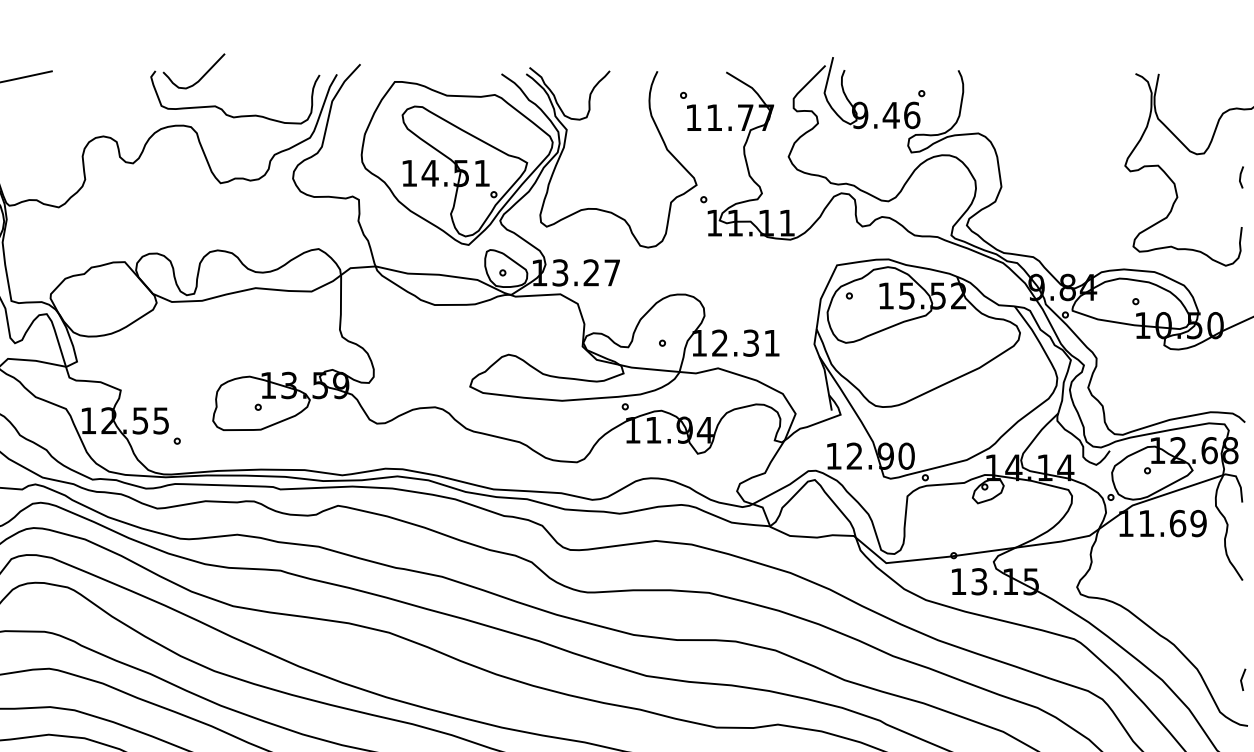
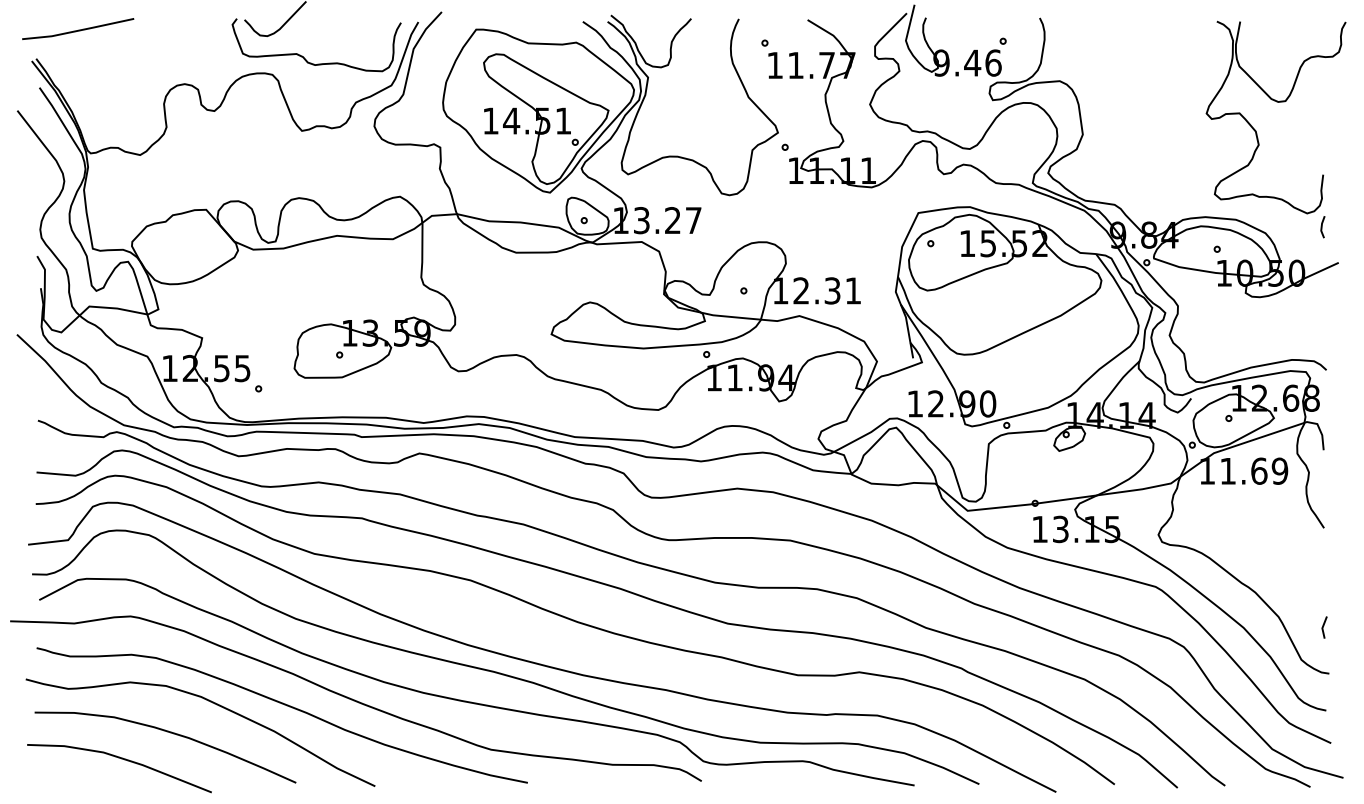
line: (1241, 177) -> (1322, 227), moved

